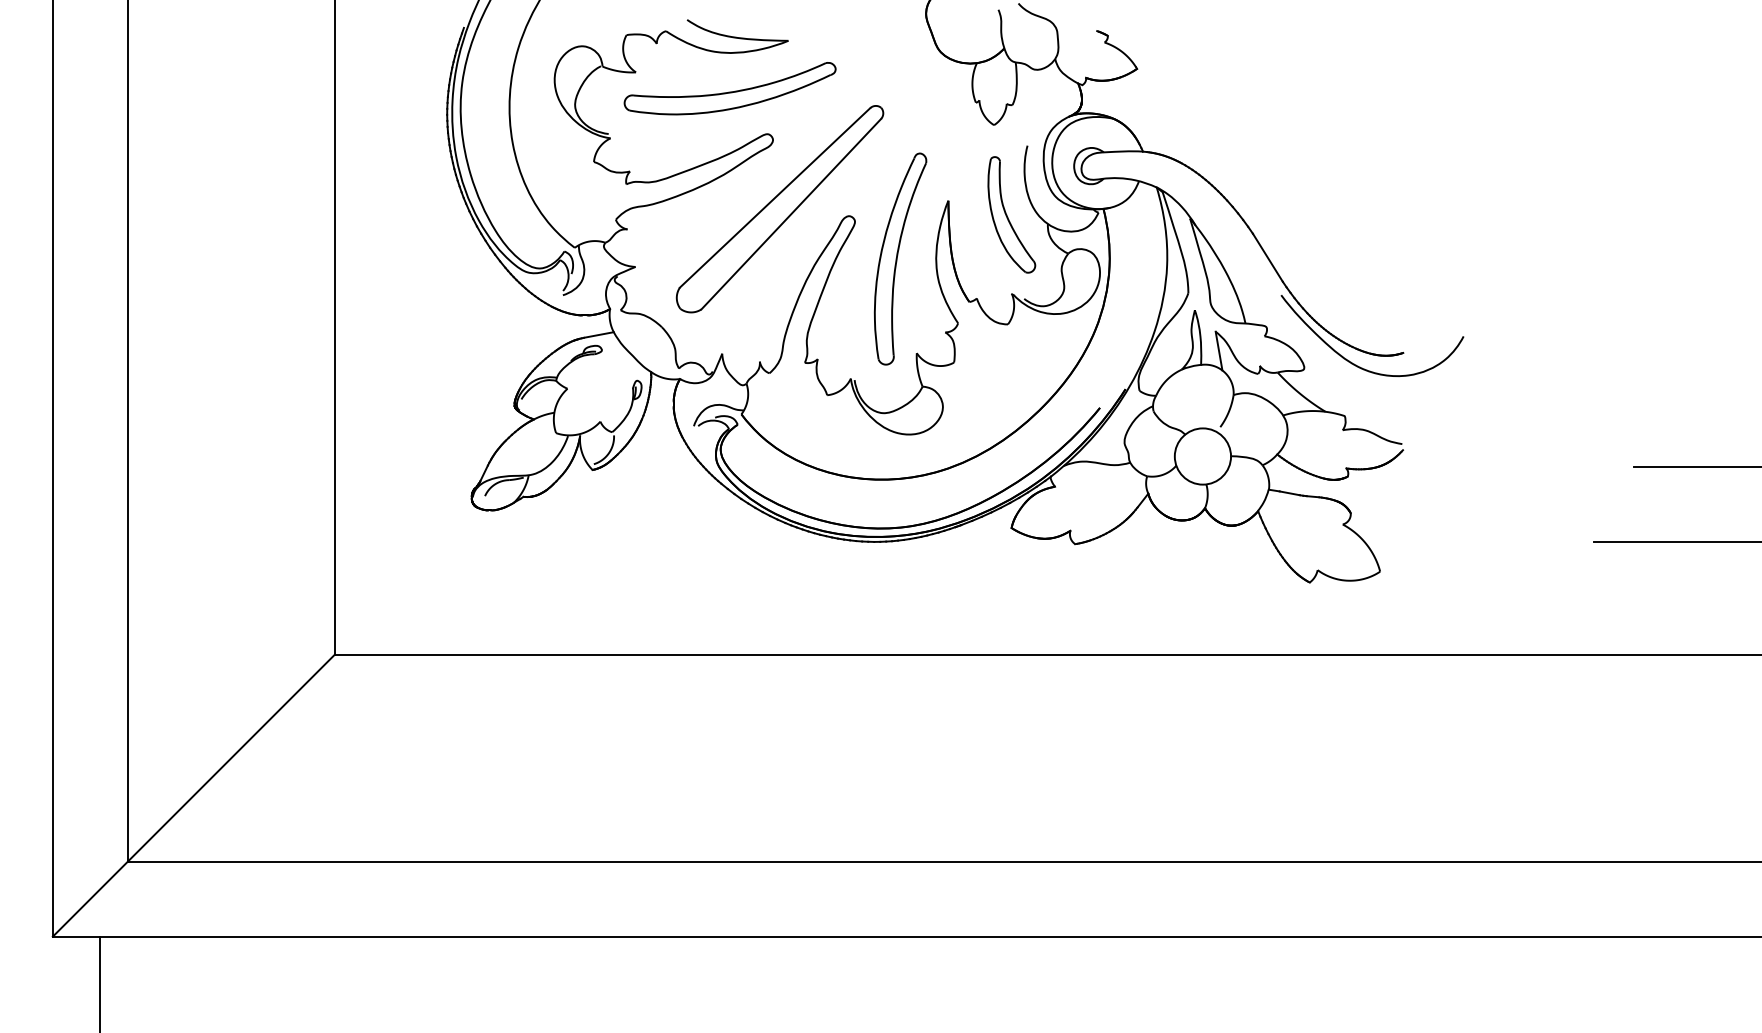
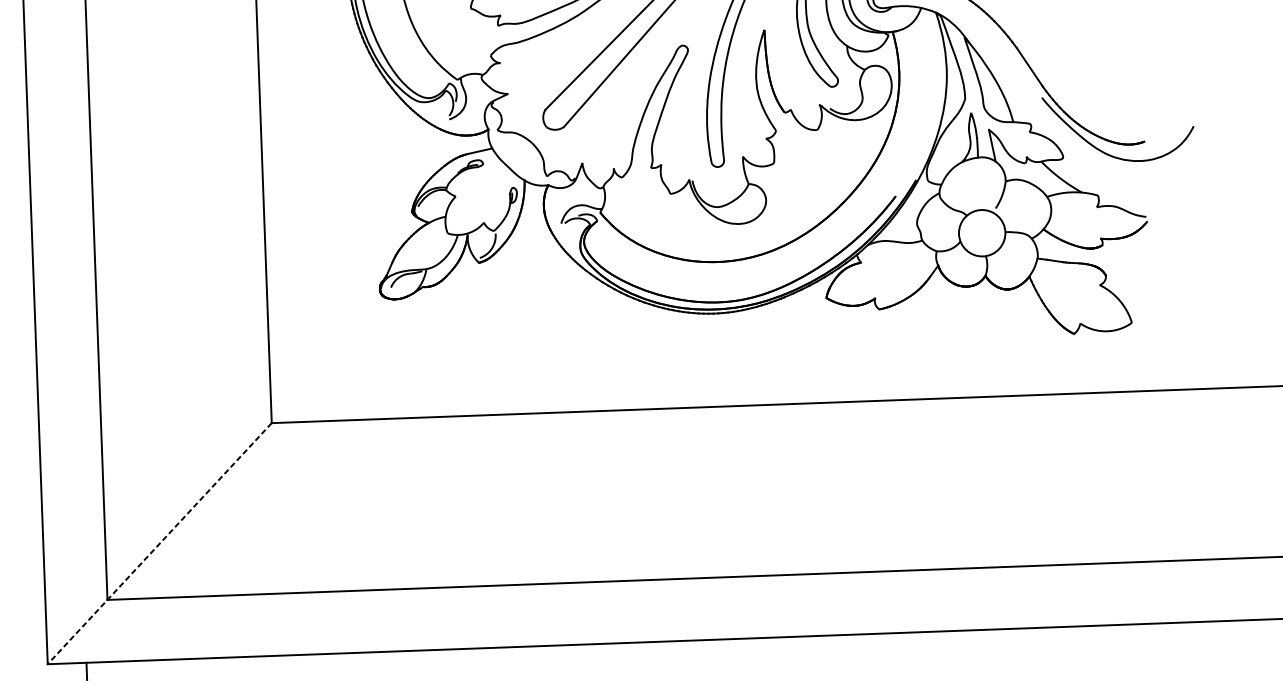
line: (193, 796) -> (159, 544), solid -> dashed

